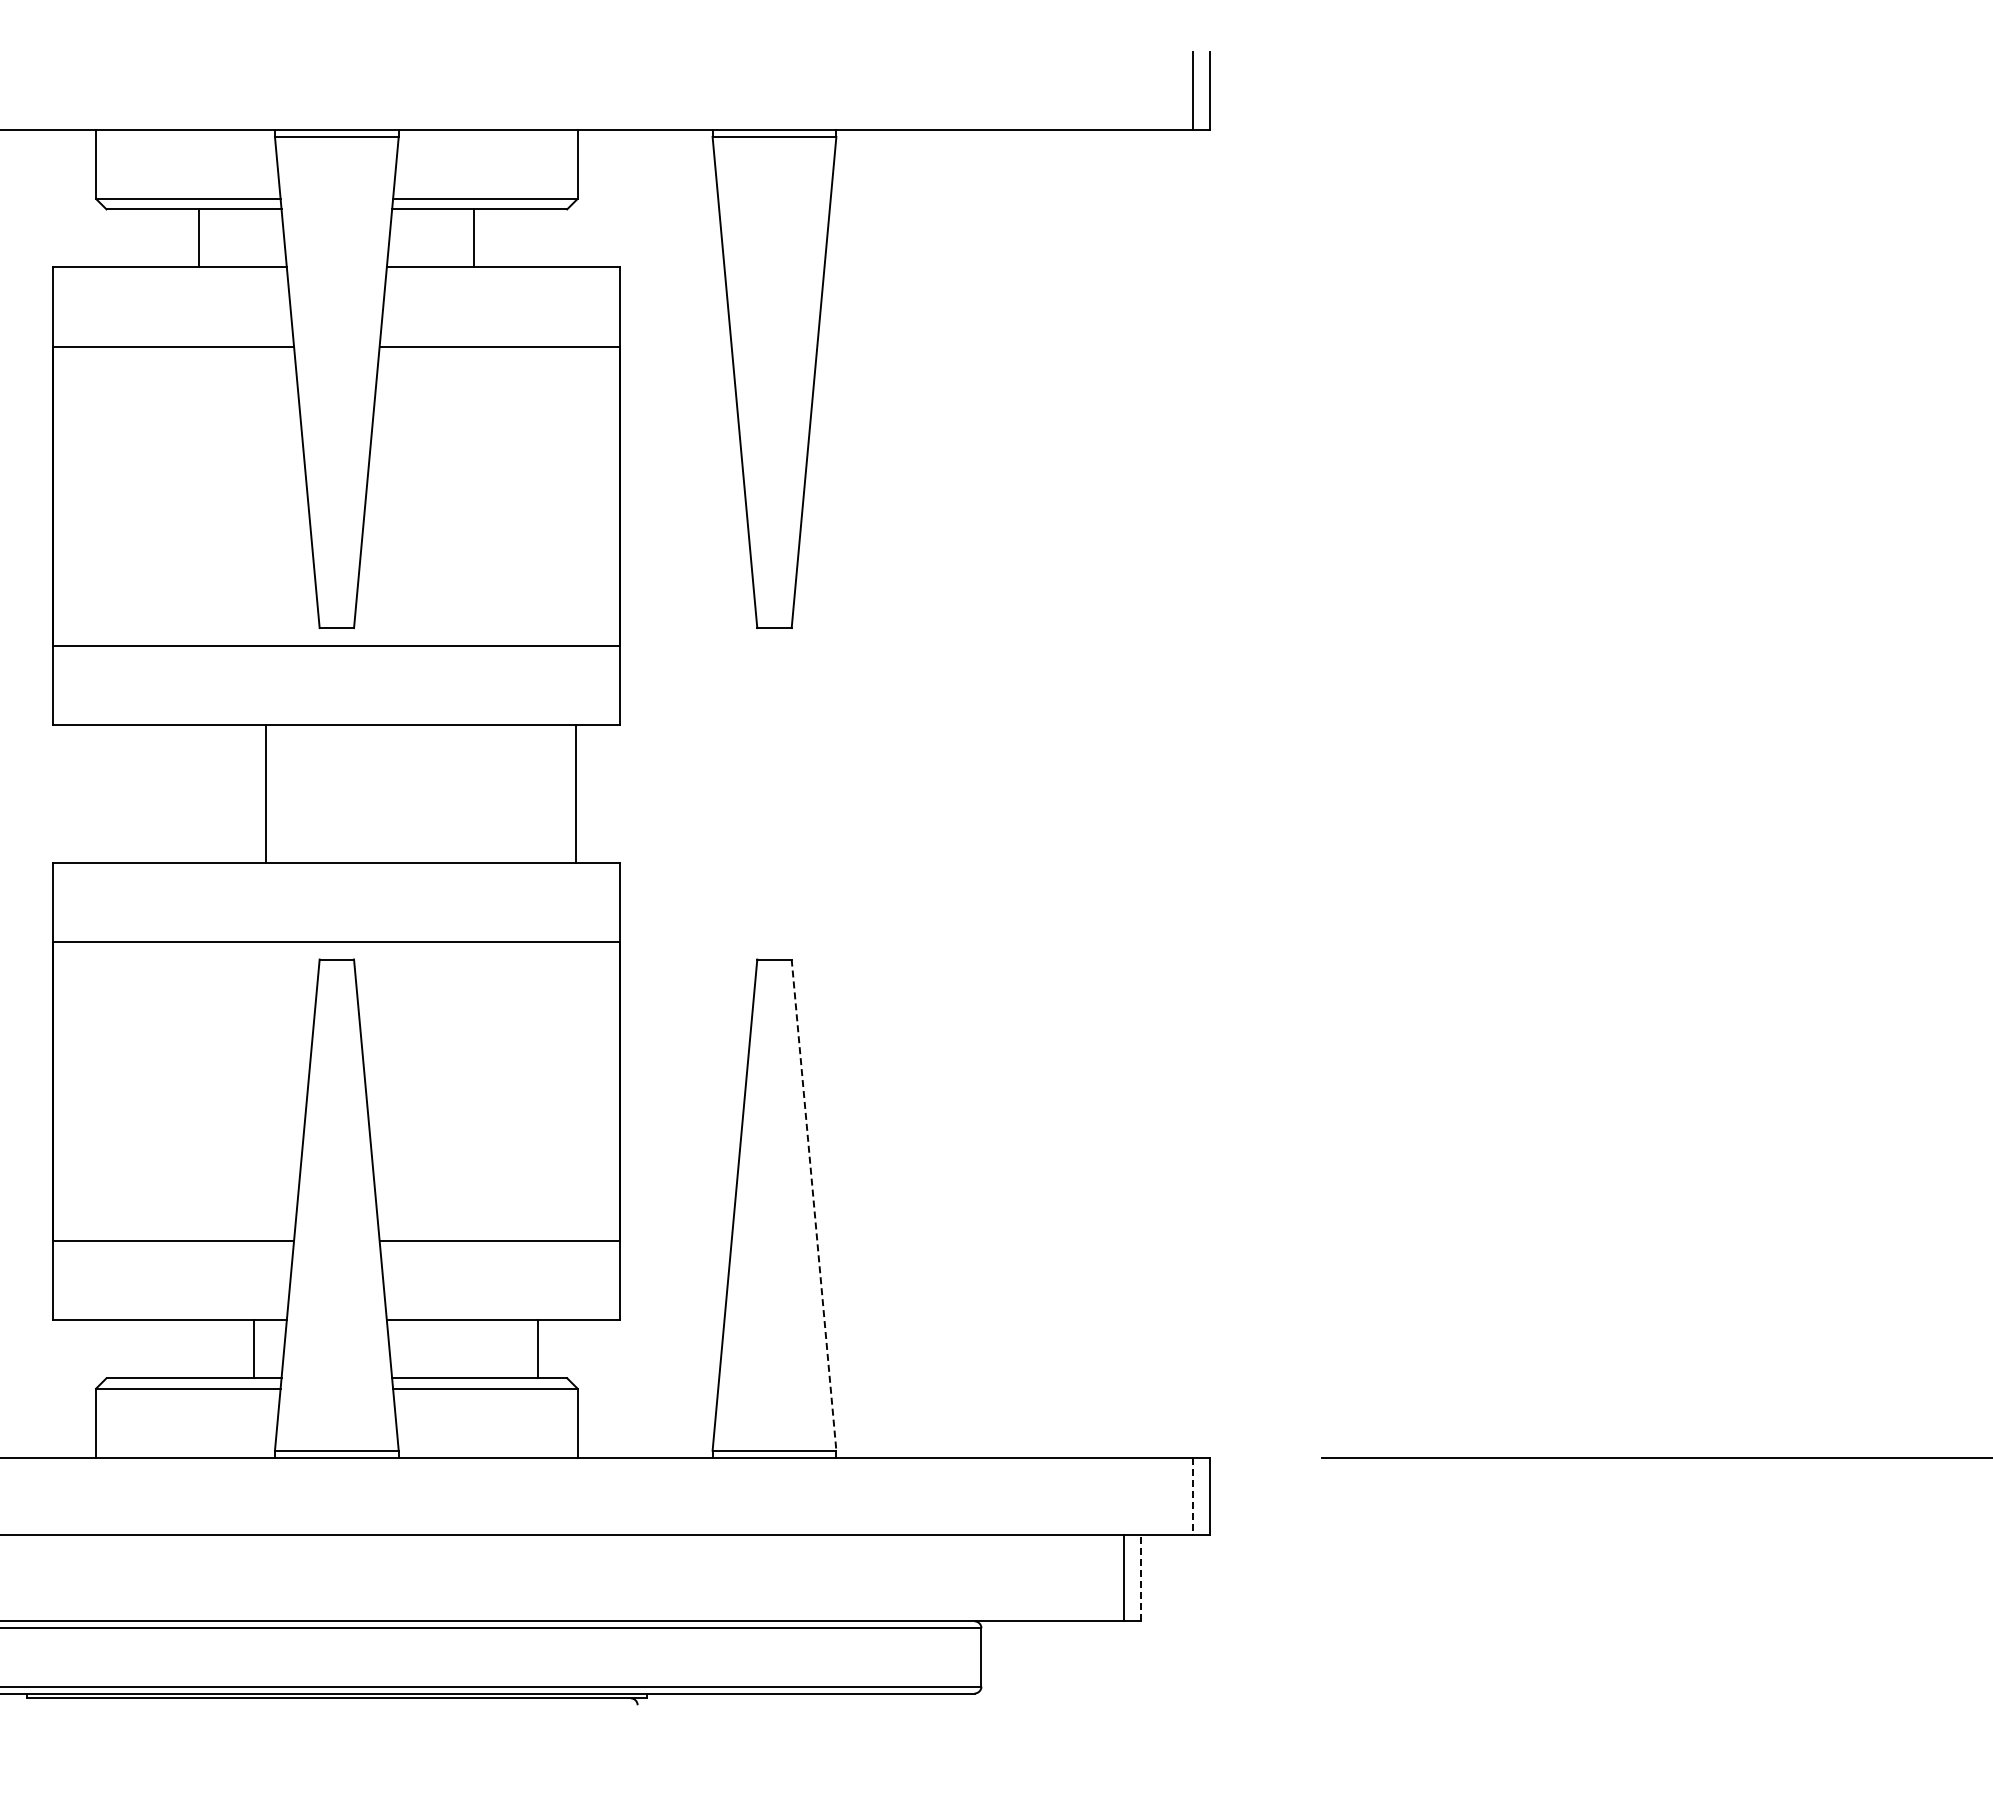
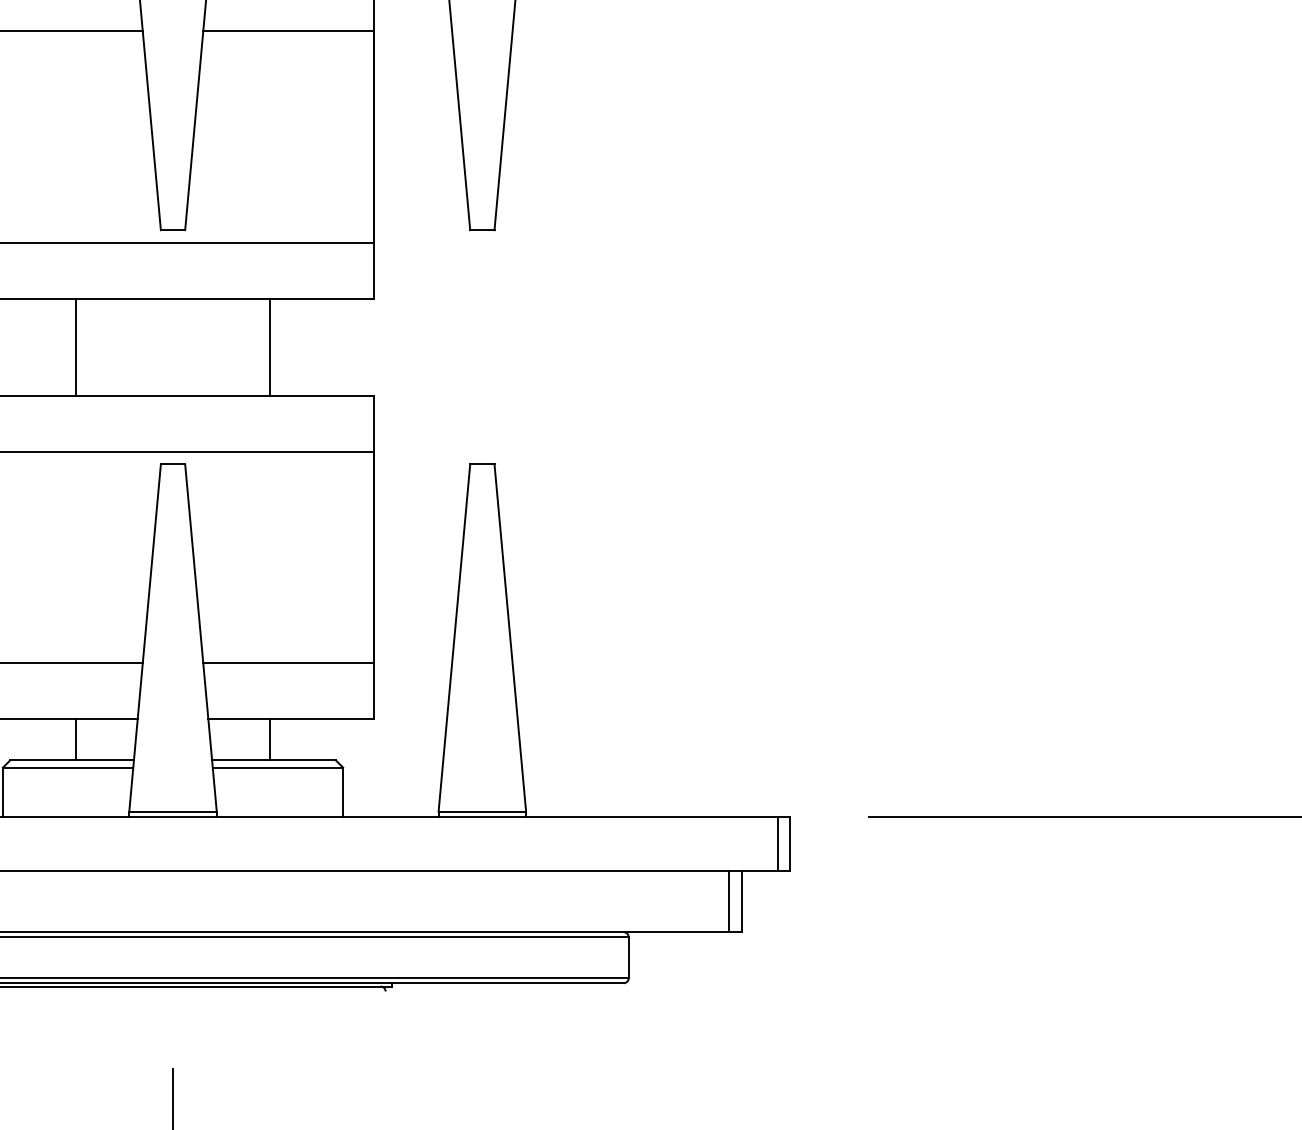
line: (266, 793) -> (75, 347), moved
line: (576, 793) -> (270, 347), moved
line: (814, 1205) -> (510, 638), dashed -> solid
line: (254, 1349) -> (75, 740), moved
line: (538, 1349) -> (270, 740), moved
line: (1192, 1496) -> (777, 843), dashed -> solid
line: (1141, 1578) -> (741, 901), dashed -> solid

